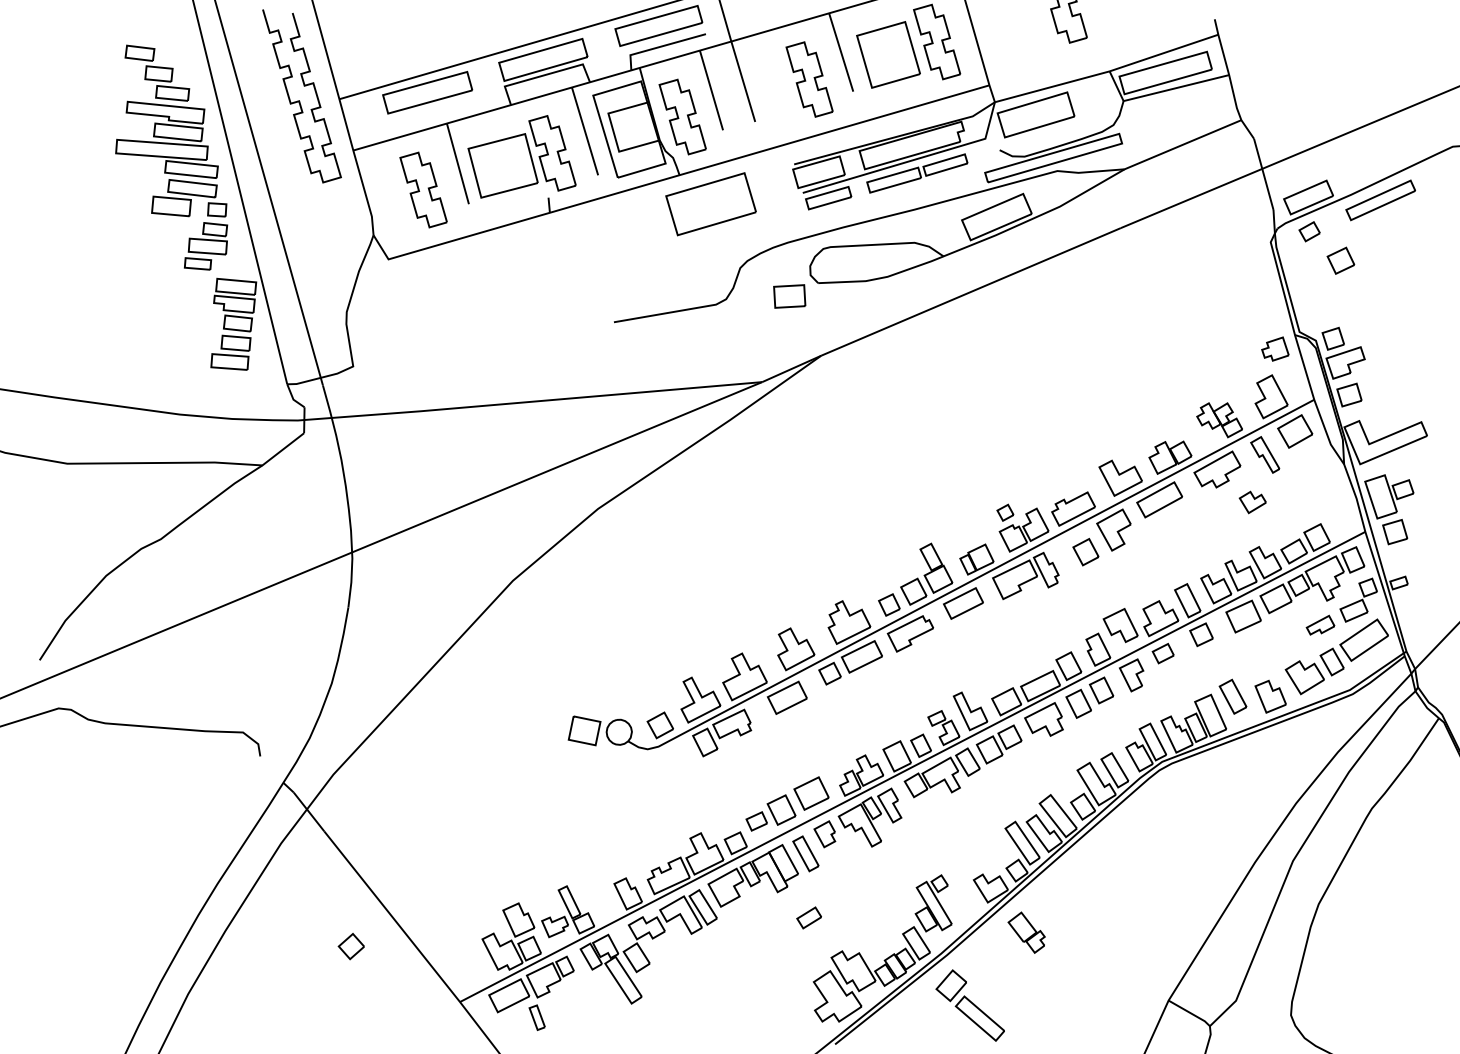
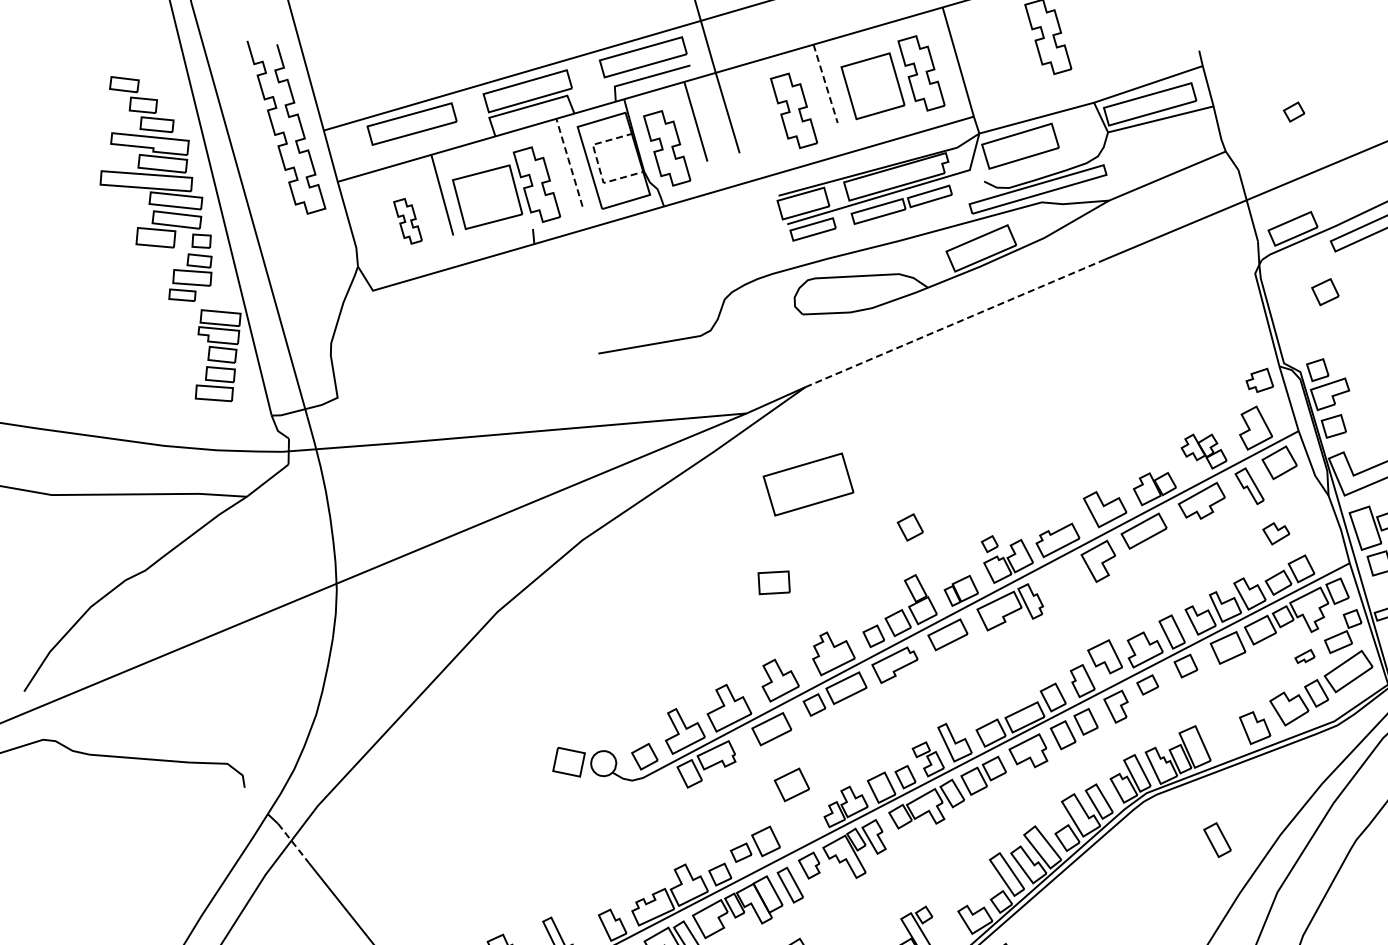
line: (841, 52) -> (825, 83), solid -> dashed
line: (585, 131) -> (569, 162), solid -> dashed
line: (613, 132) -> (597, 163), solid -> dashed
part: (423, 189) -> (407, 220), size x0.6
part: (710, 204) -> (807, 484), moved
part: (1309, 231) -> (1293, 111), moved
line: (970, 291) -> (954, 322), solid -> dashed
part: (789, 296) -> (773, 582), moved
part: (1252, 502) -> (1275, 533), moved
part: (1085, 552) -> (909, 527), moved
part: (1320, 624) -> (1304, 655), size x0.7
part: (1232, 696) -> (1216, 839), moved
part: (811, 793) -> (791, 784), moved
line: (309, 811) -> (293, 842), solid -> dashed

